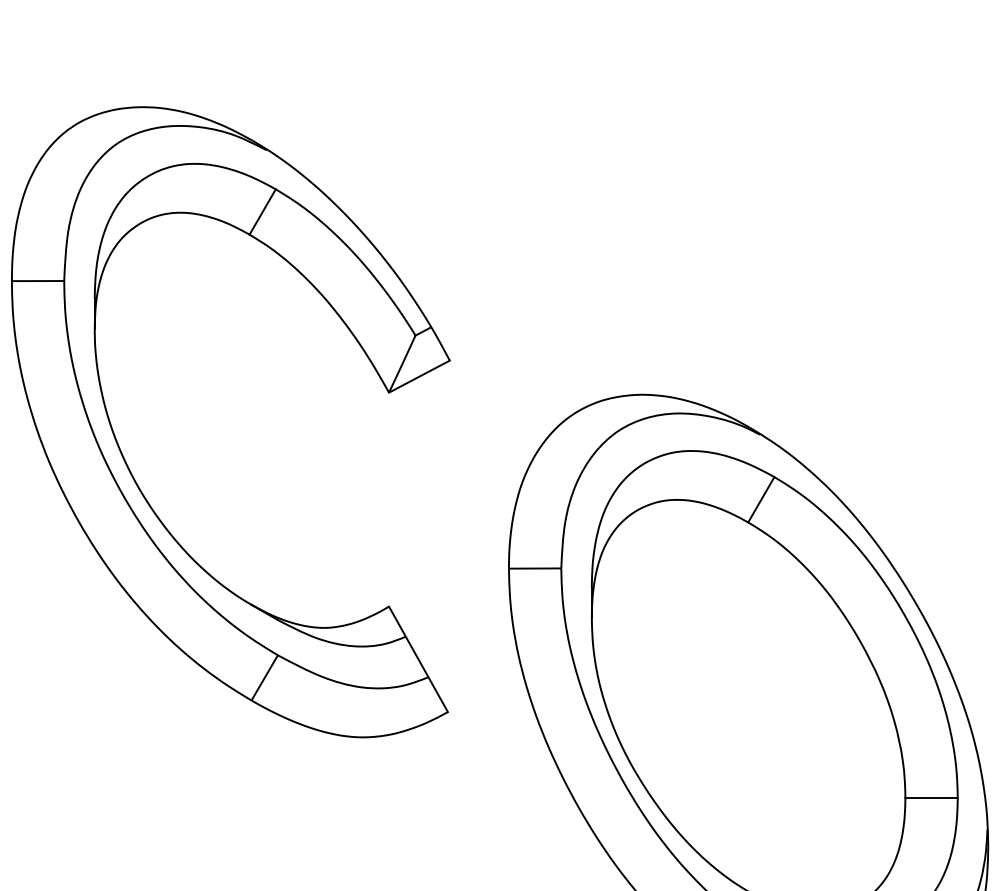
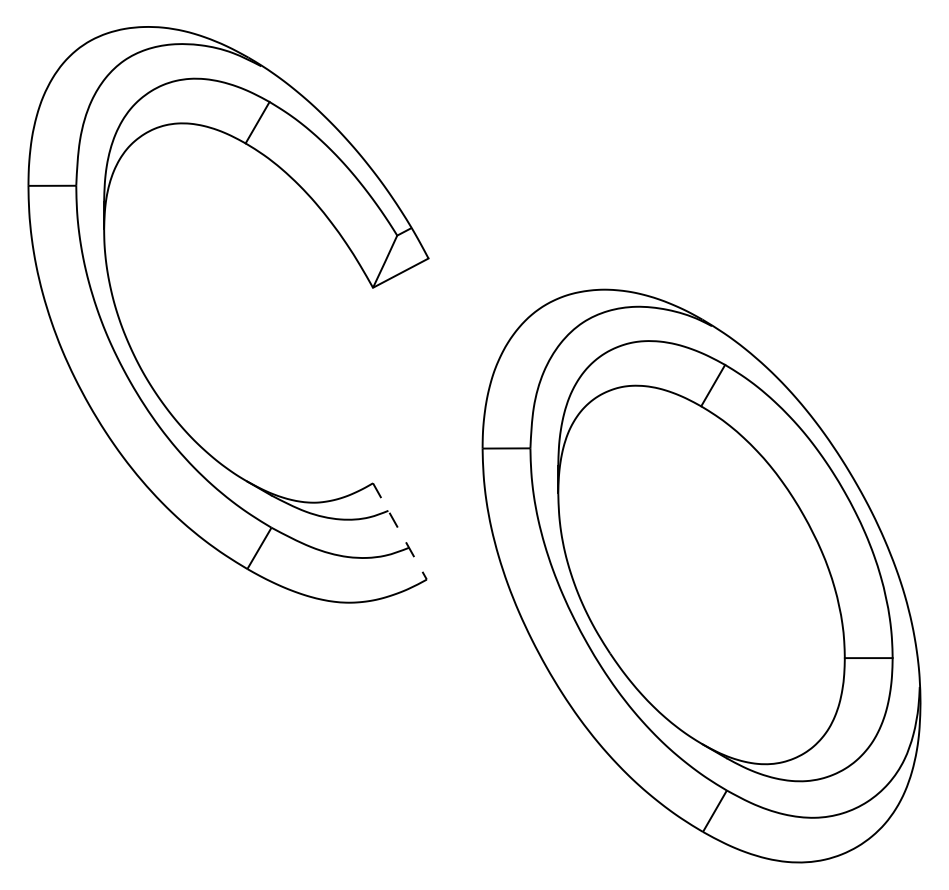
line: (419, 659) -> (400, 531), solid -> dashed

